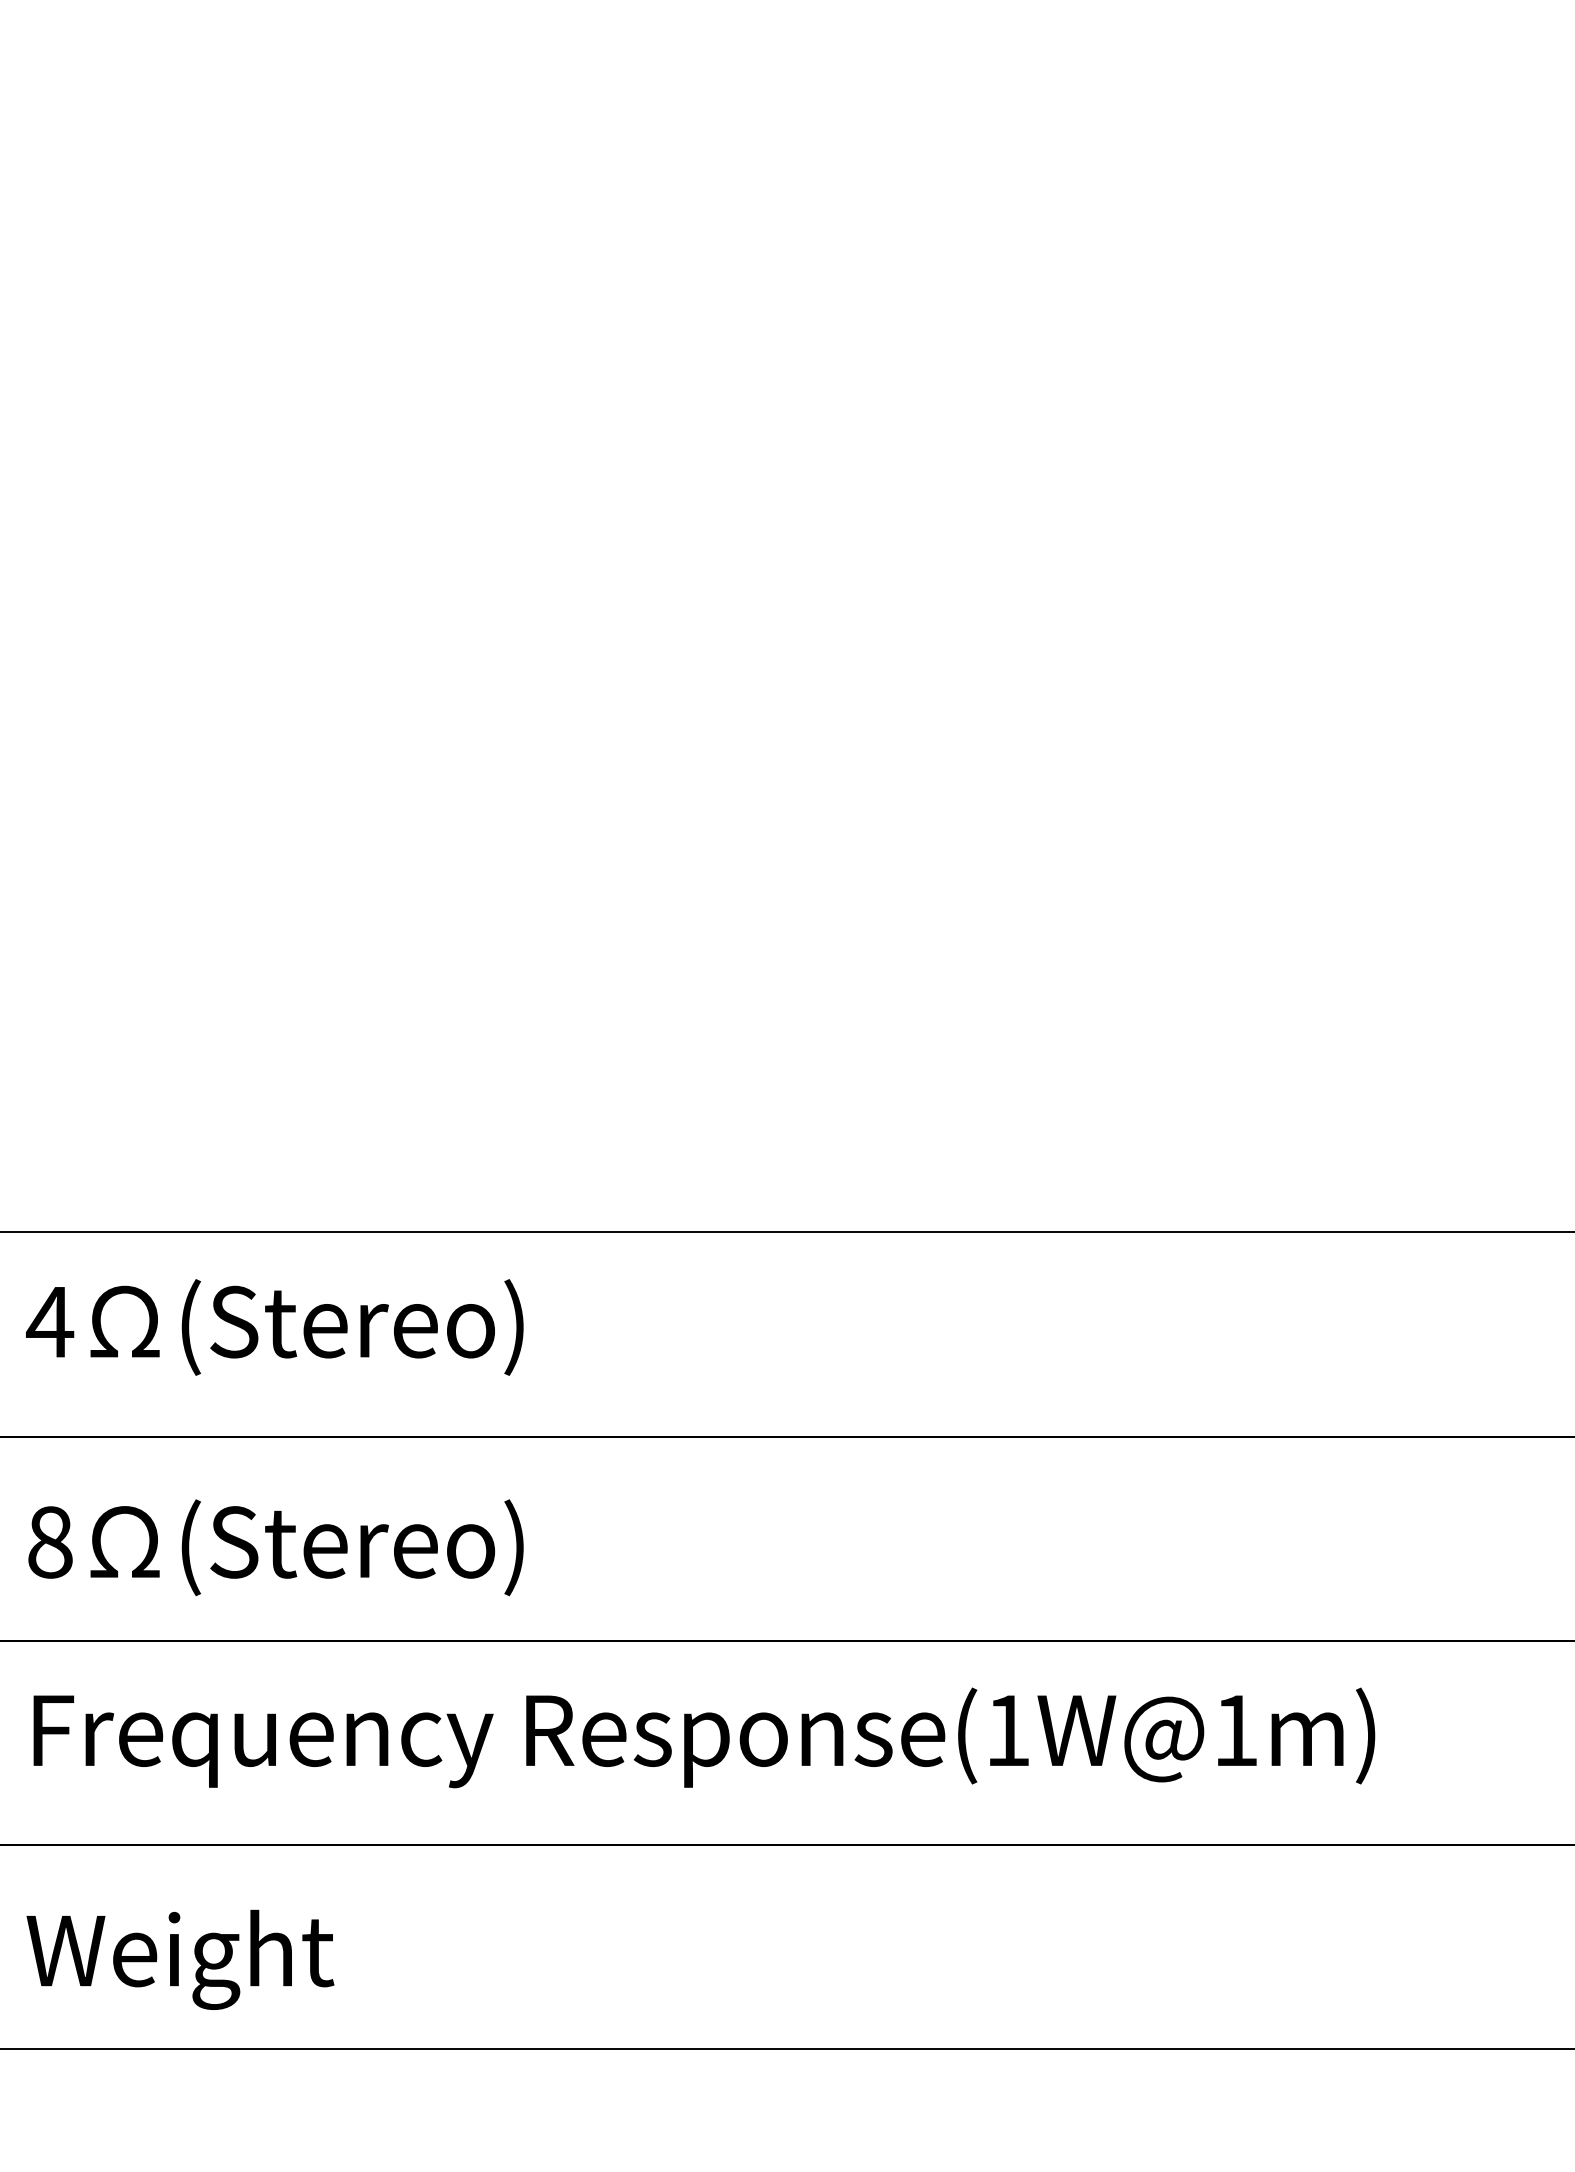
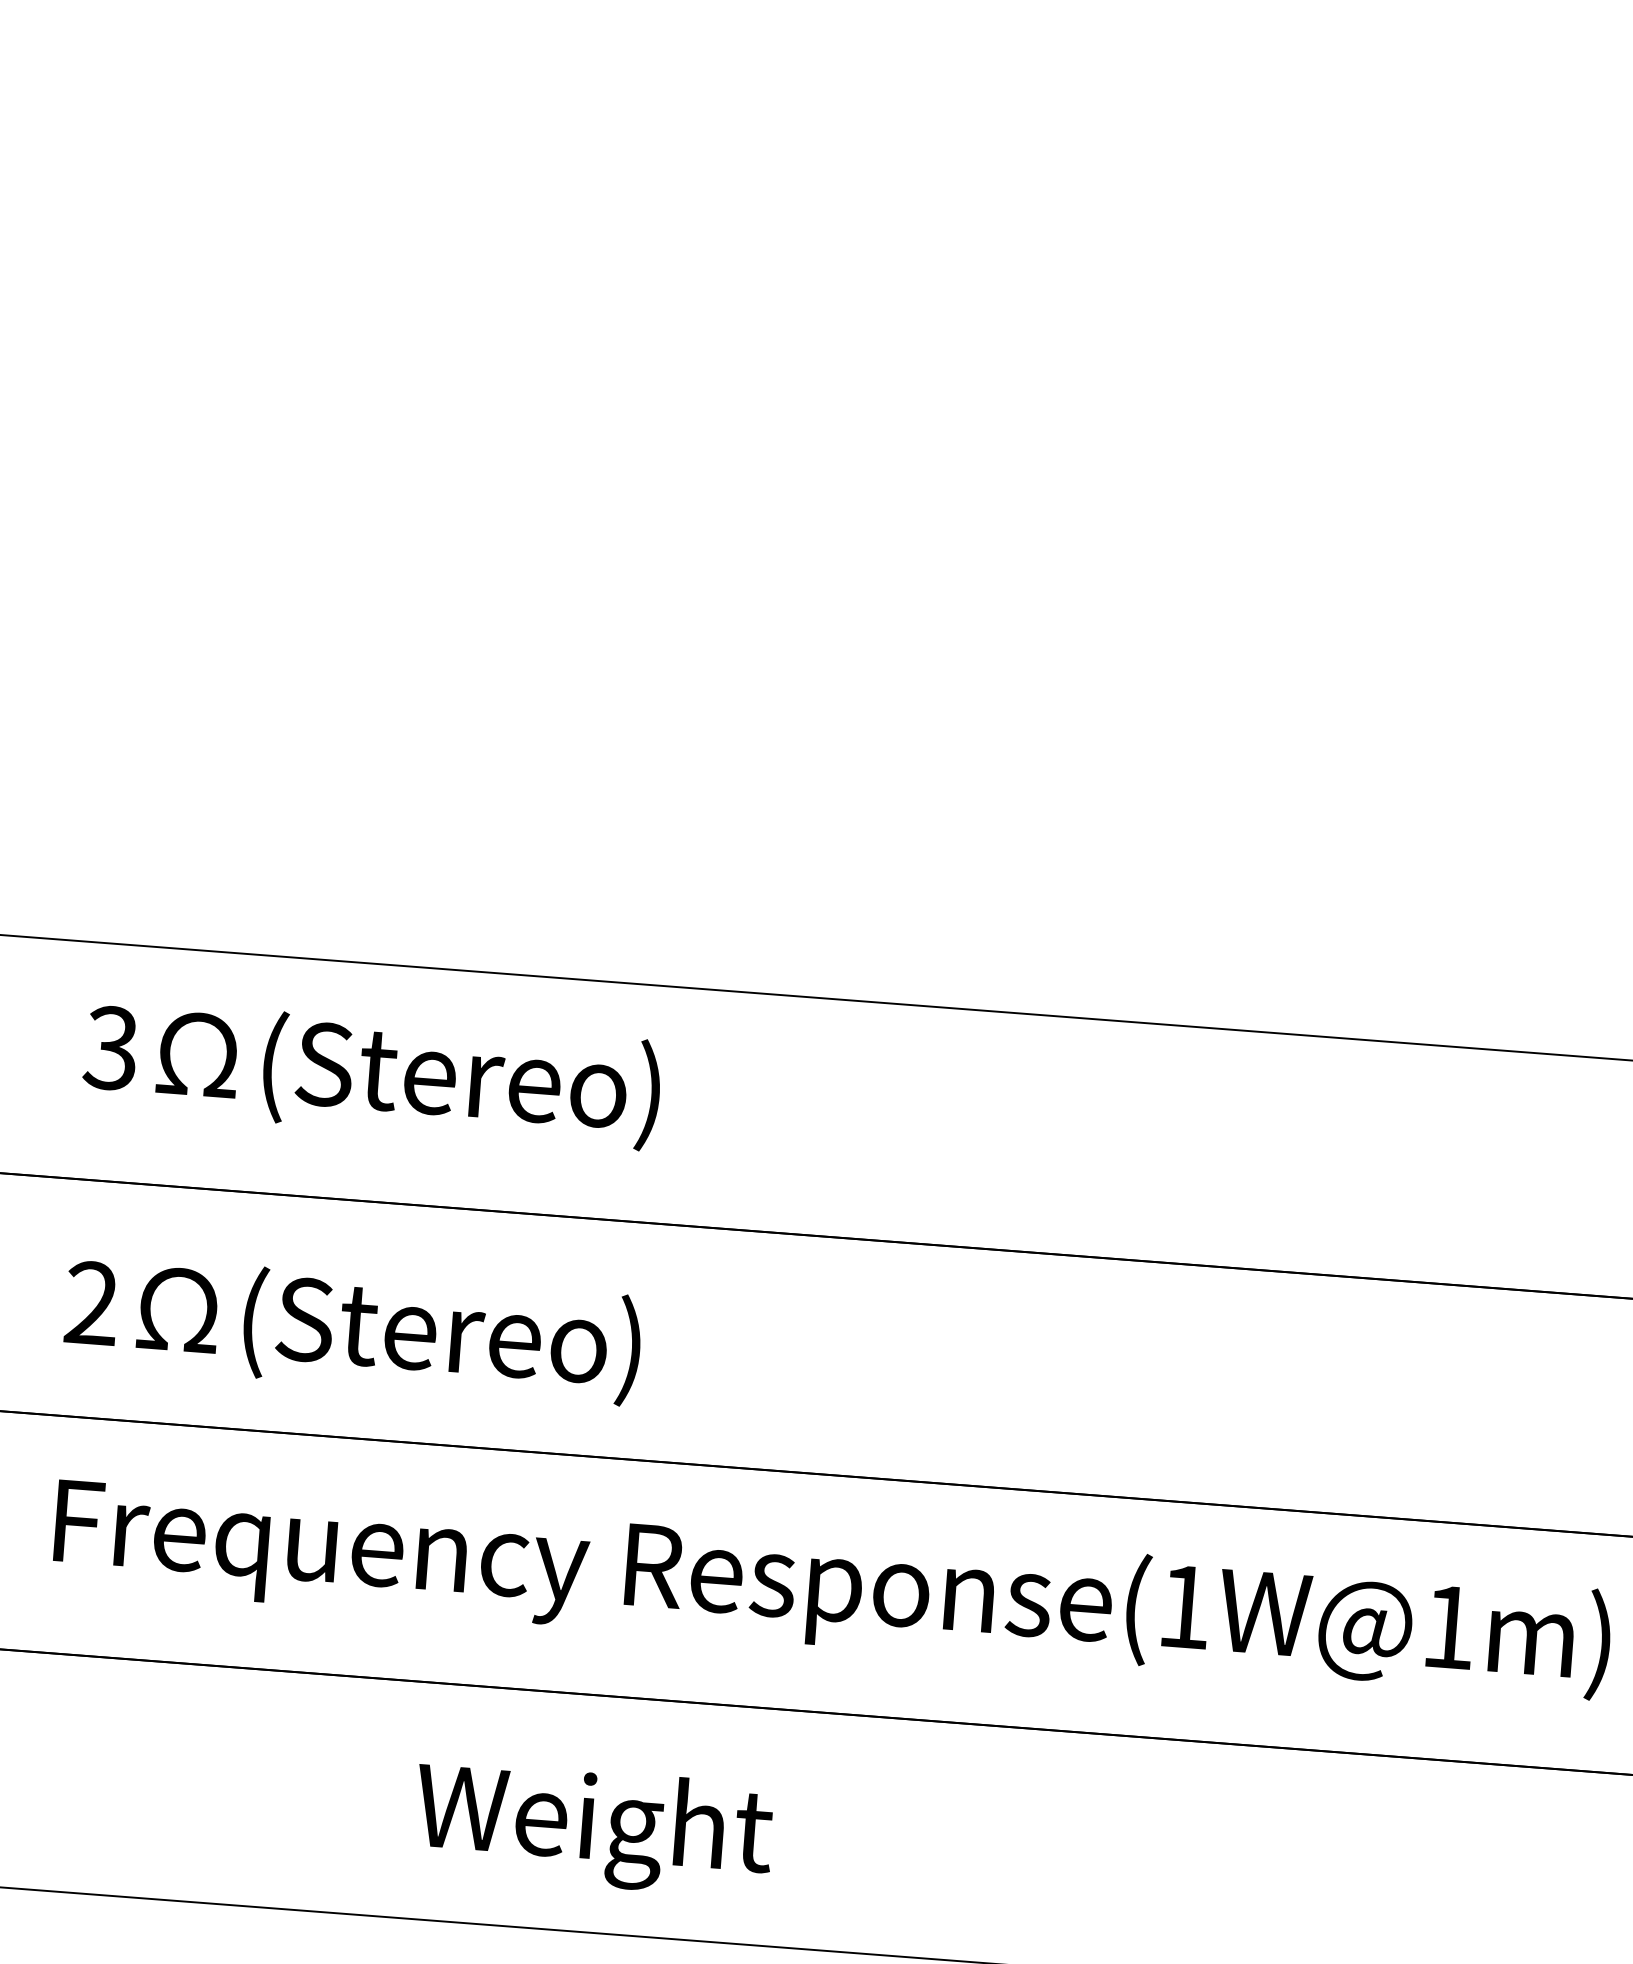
text: (50, 1321) -> (111, 1047), 4 -> 3
text: (50, 1542) -> (92, 1303), 8 -> 2
text: (180, 1959) -> (593, 1828), moved

